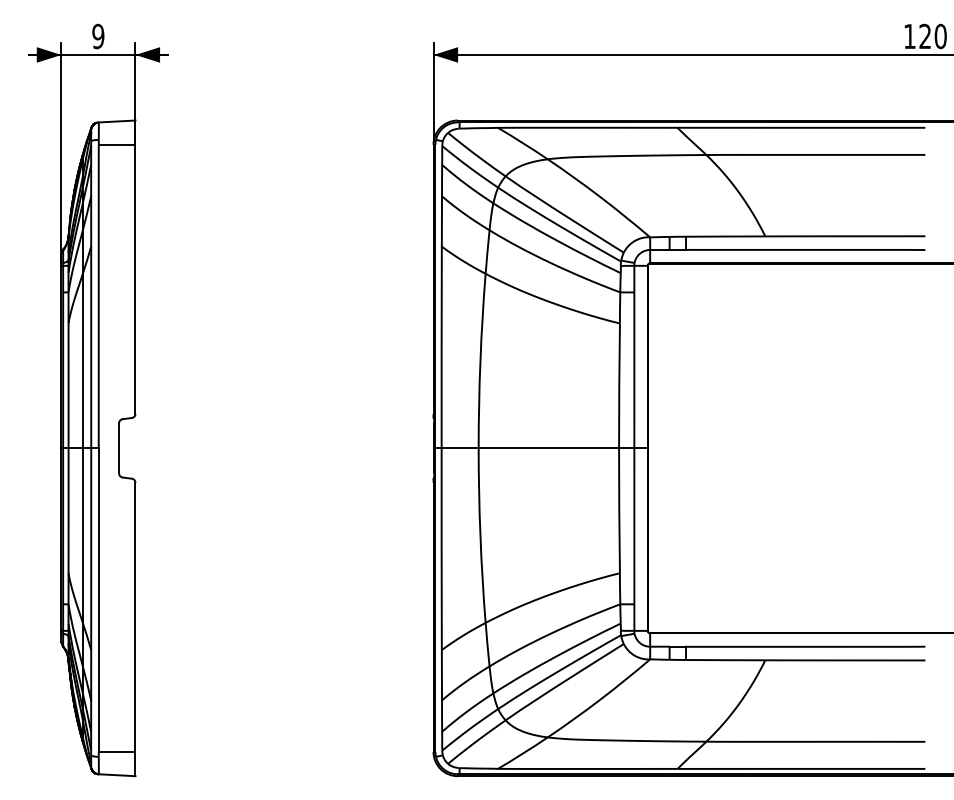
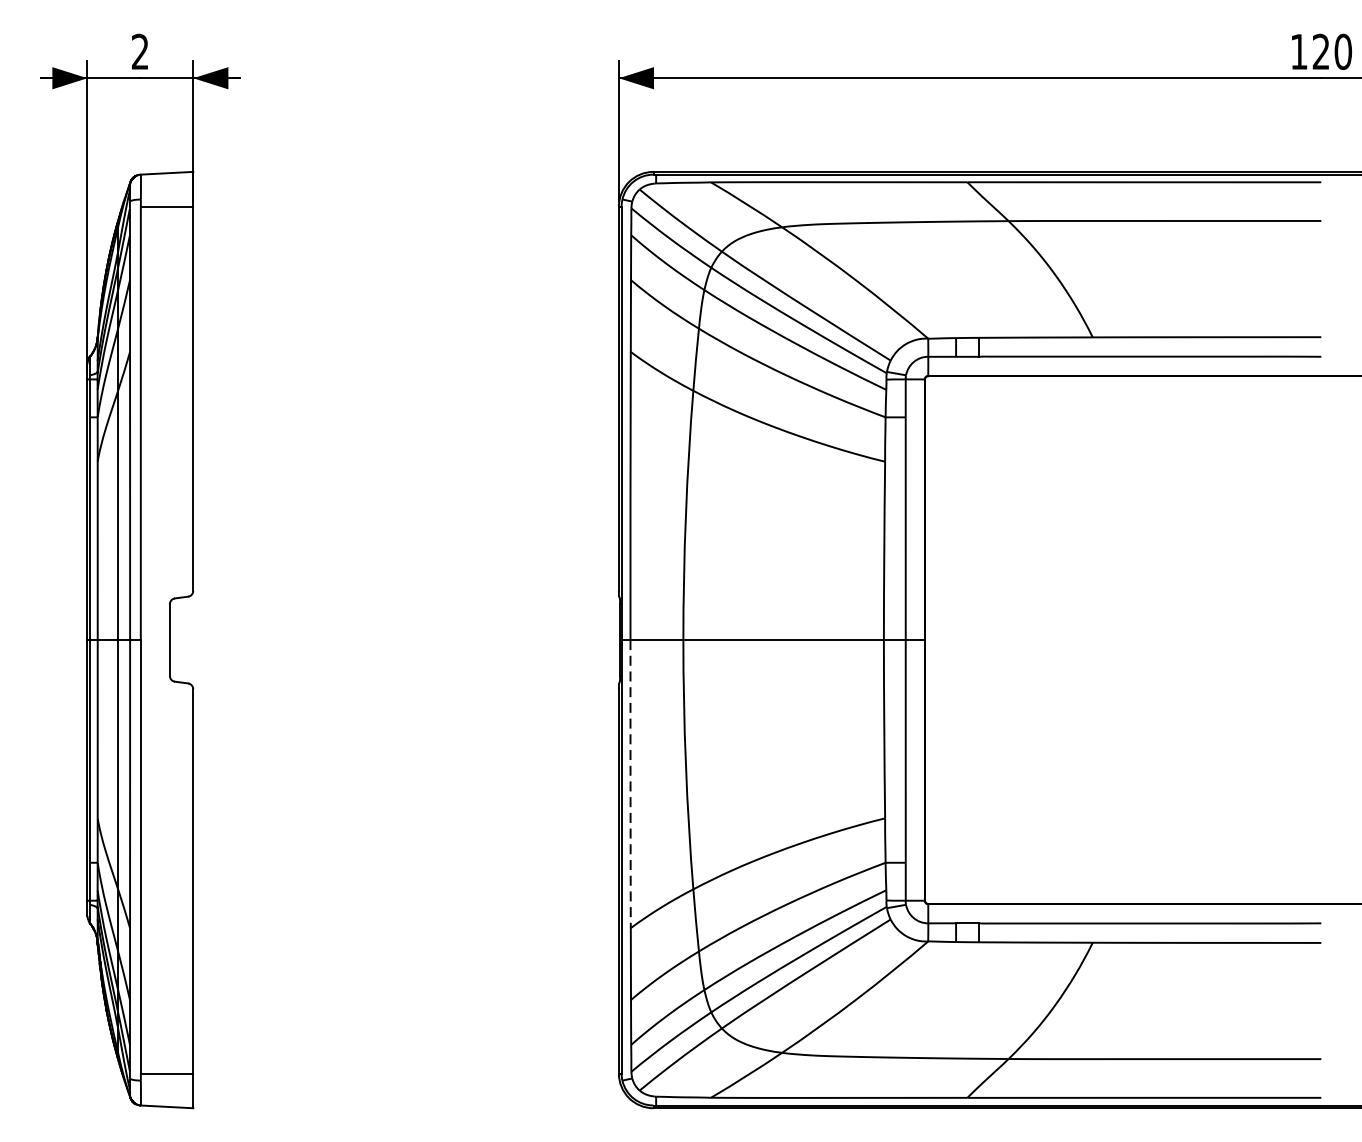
text: (98, 36) -> (140, 51), 9 -> 2
arc: (441, 549) -> (630, 784), solid -> dashed

